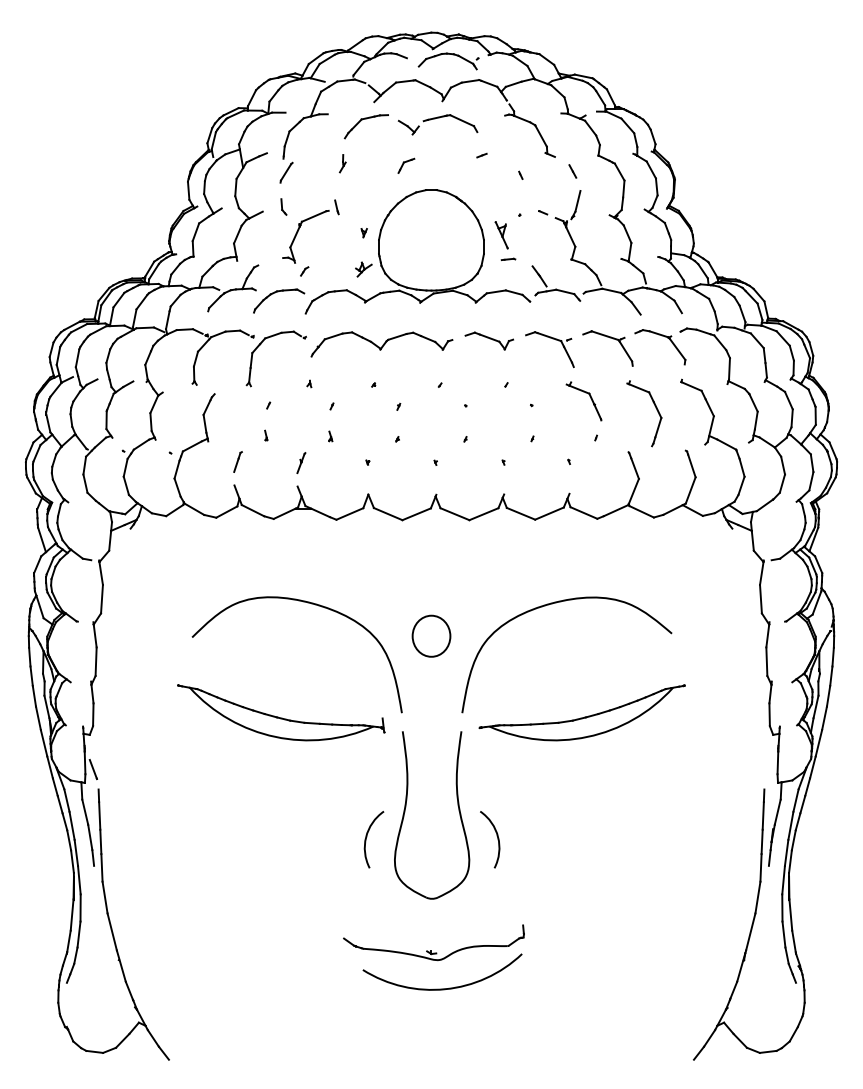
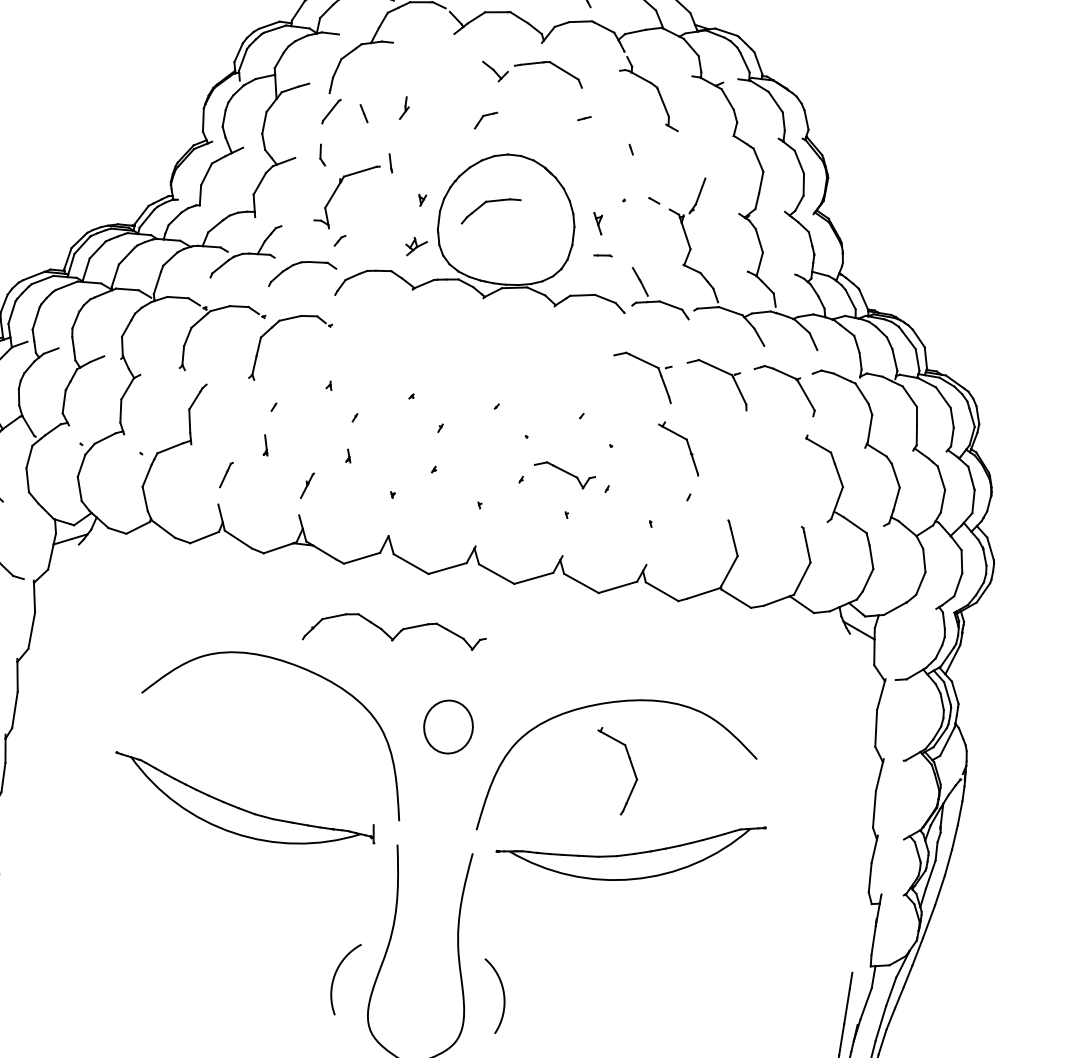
part: (361, 121) -> (485, 204), moved
line: (572, 171) -> (363, 113), moved
part: (501, 235) -> (597, 223), size x0.6
part: (488, 340) -> (563, 474), moved
part: (381, 344) -> (394, 634), moved
part: (655, 408) -> (630, 766), moved
part: (266, 435) -> (266, 445), size x1.6

